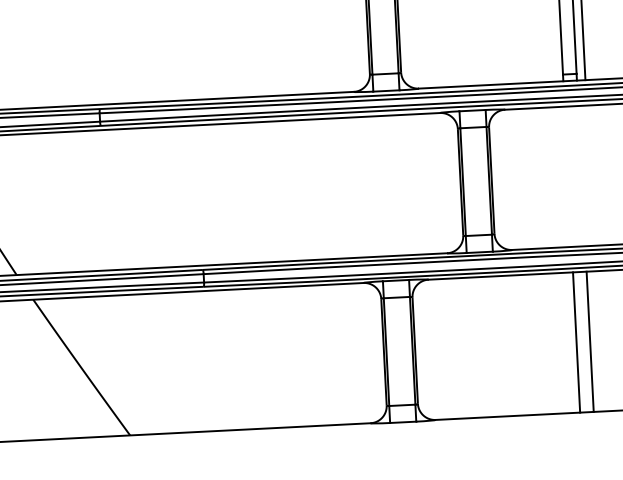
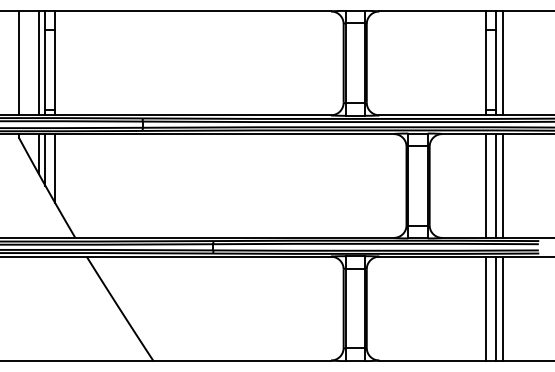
line: (582, 175) -> (496, 185), added
line: (590, 175) -> (502, 185), added
line: (568, 176) -> (486, 185), added
line: (598, 341) -> (502, 308), added

